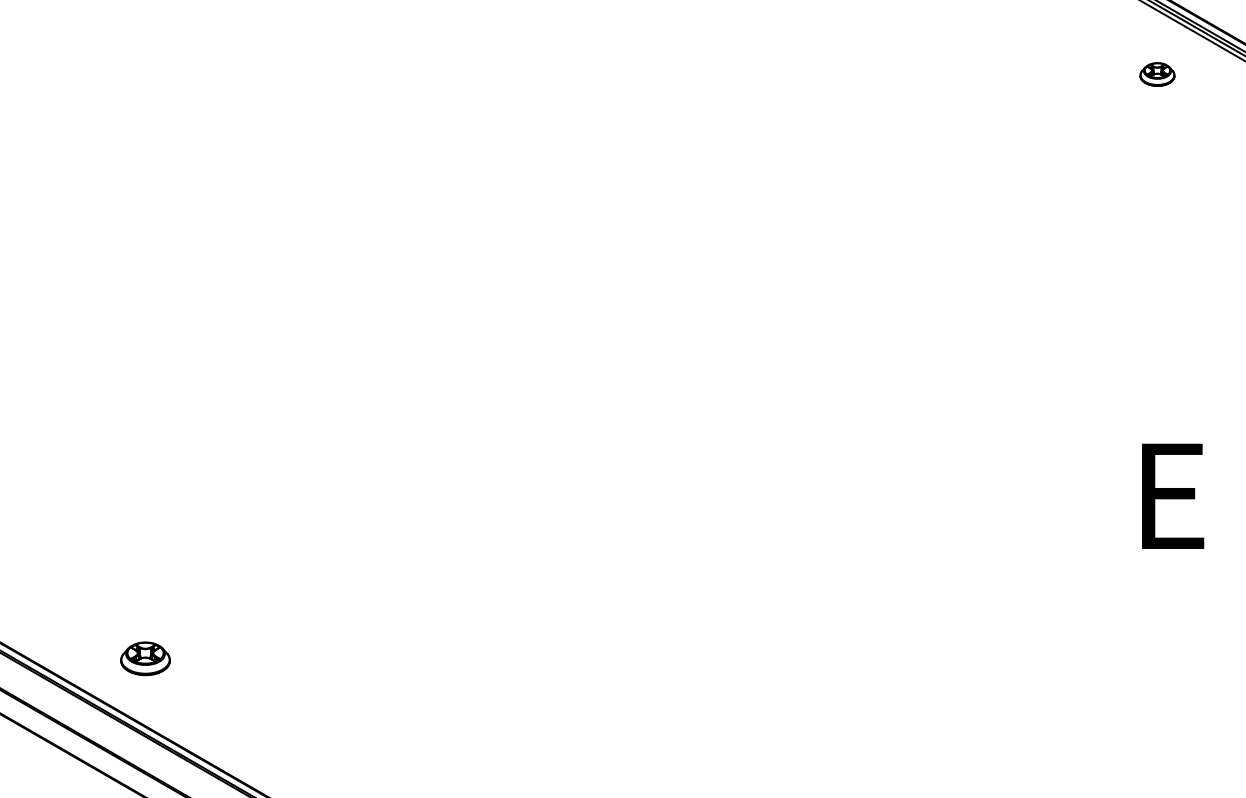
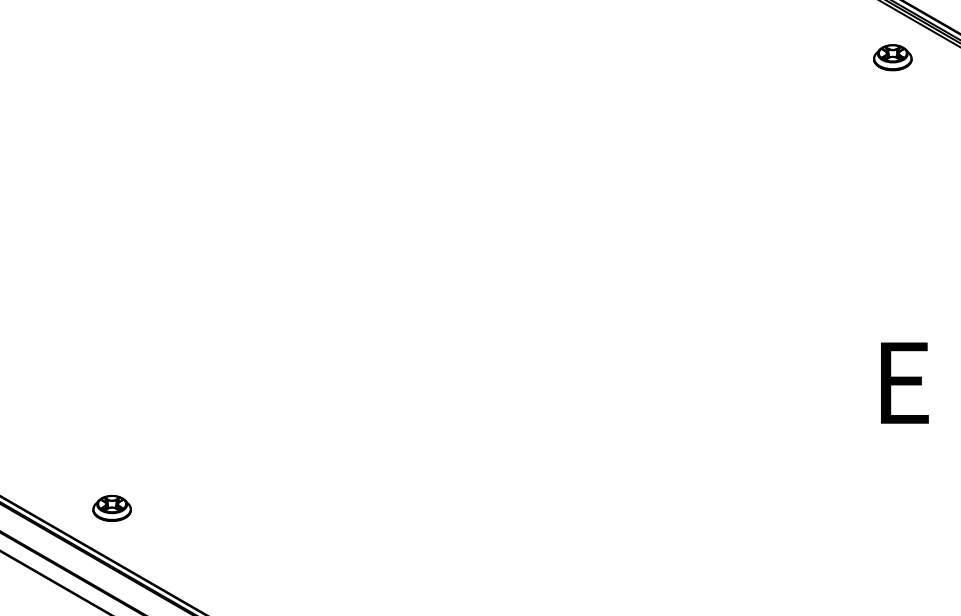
part: (1157, 74) -> (892, 57), size x1.43

